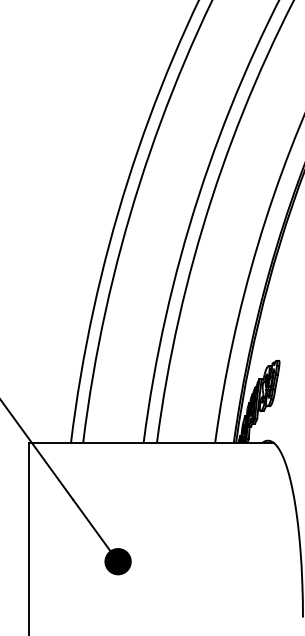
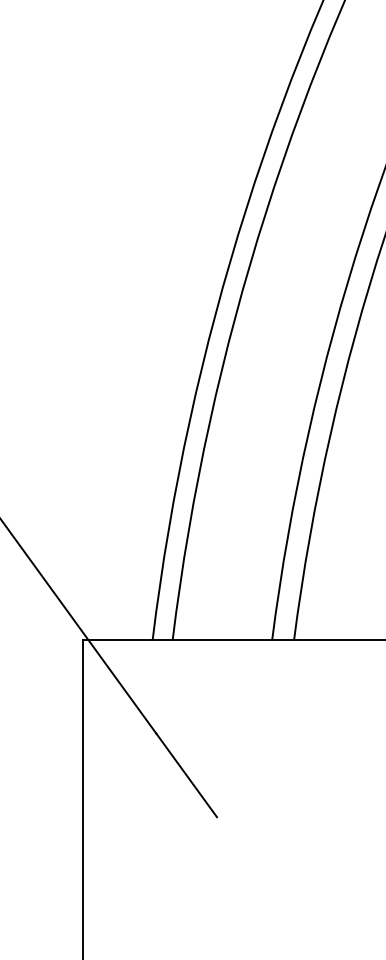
fill: (117, 561) -> (229, 835), removed

